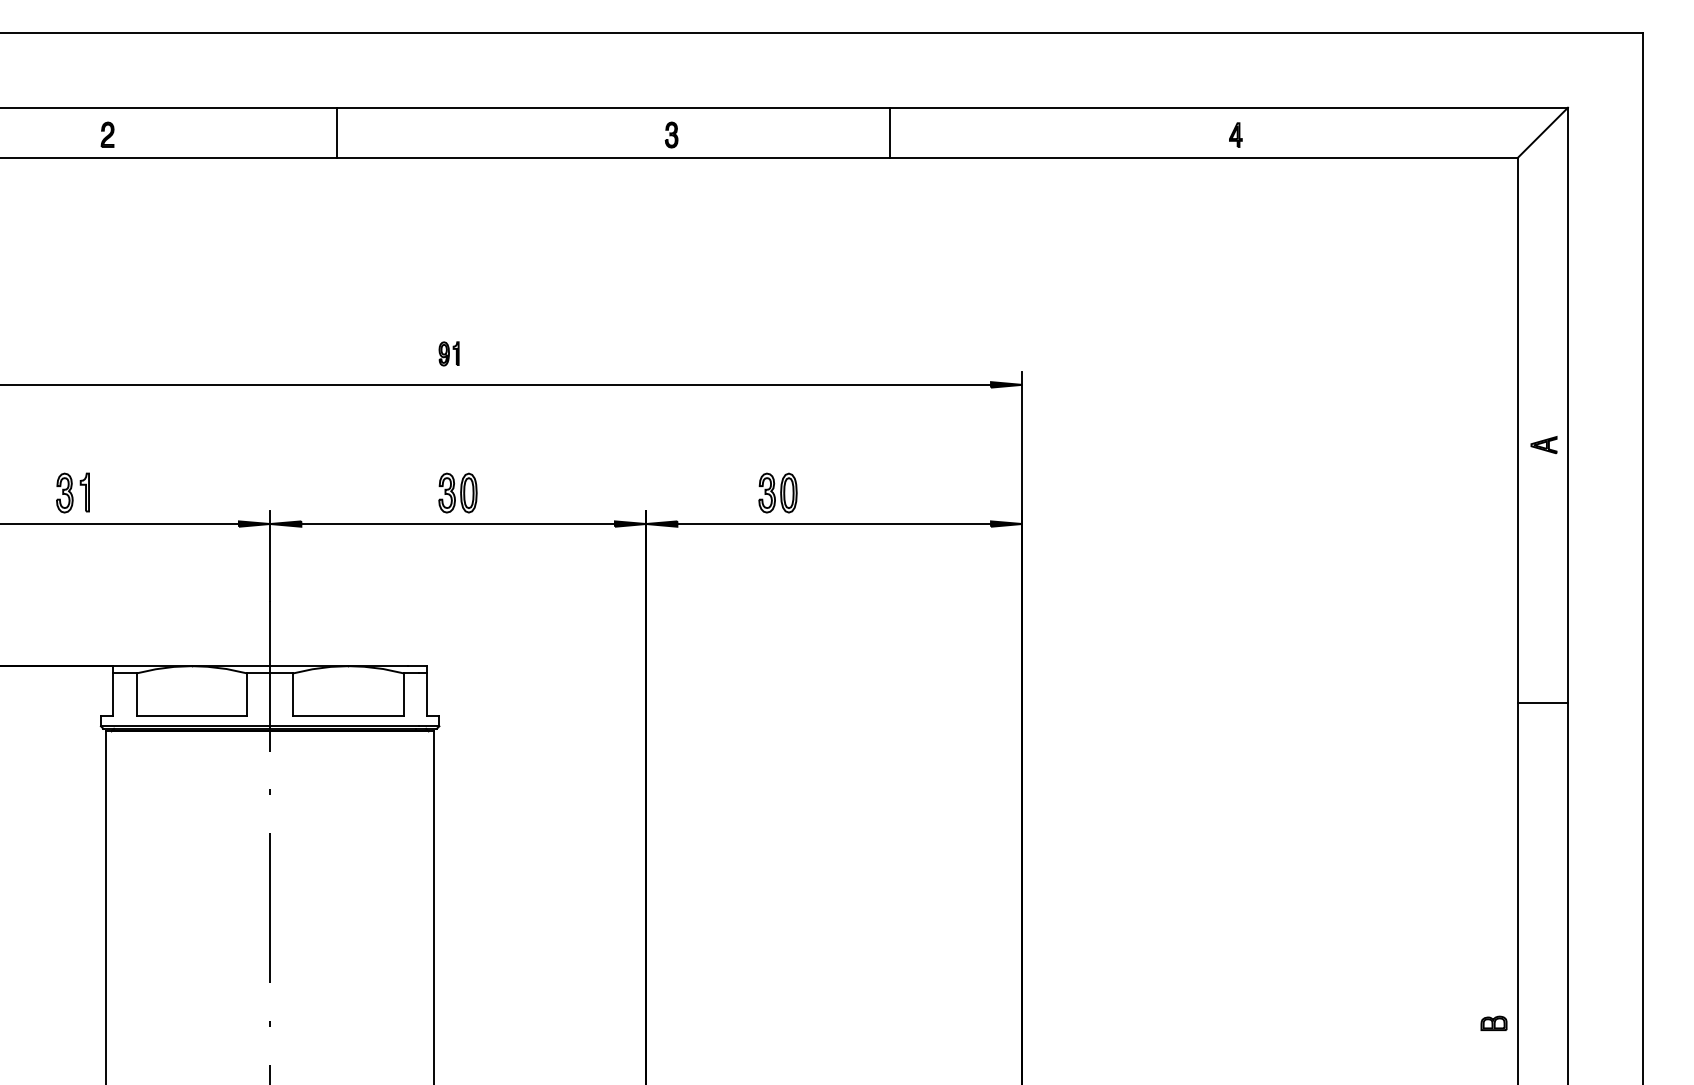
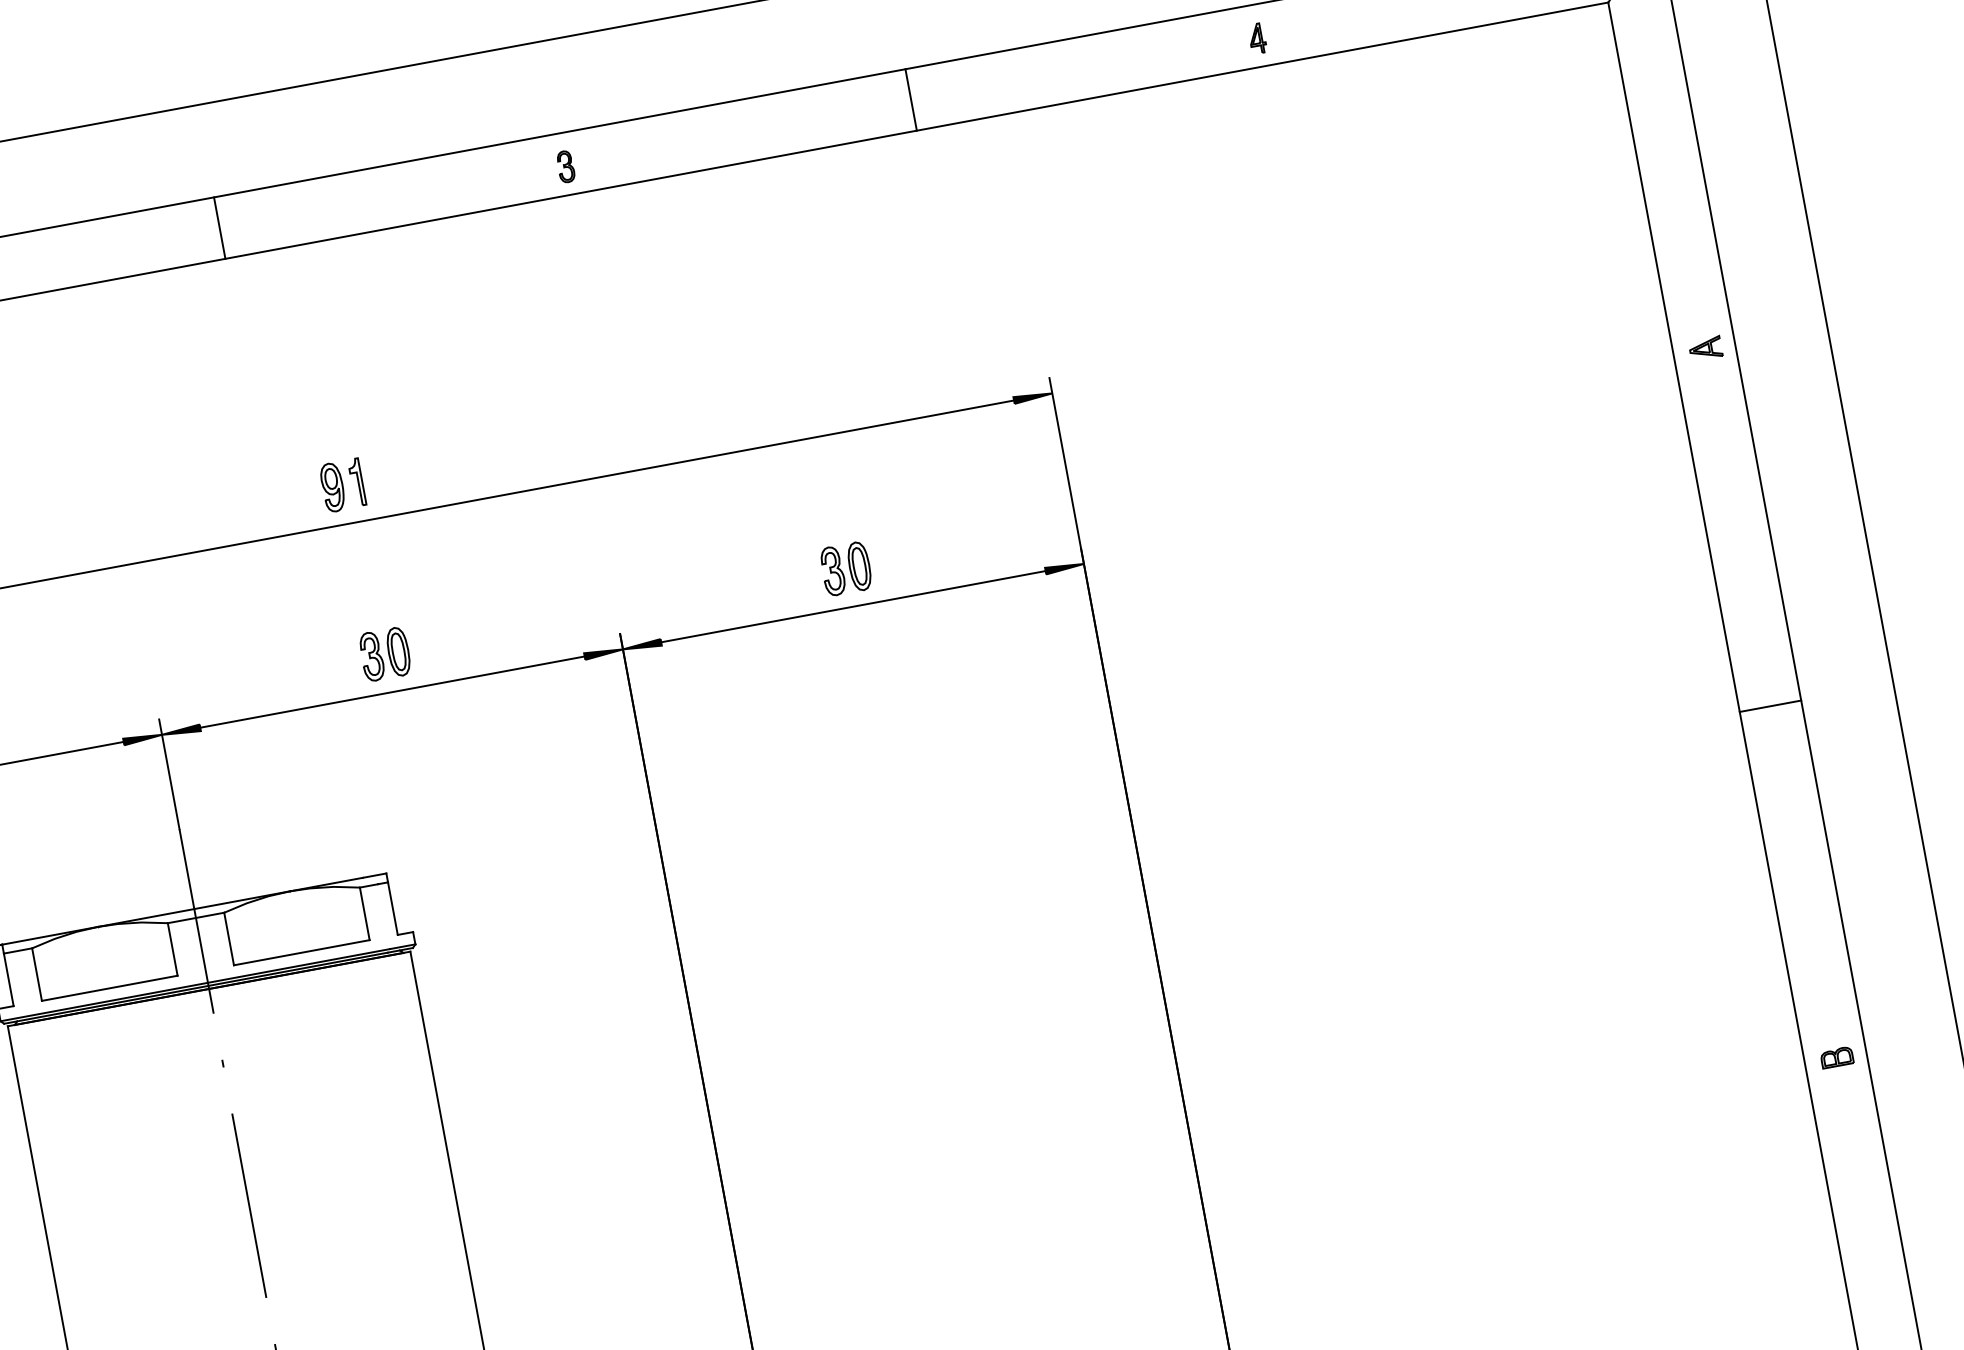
line: (336, 132) -> (219, 227), moved
line: (889, 132) -> (910, 99), moved
part: (448, 353) -> (341, 485), size x1.67
part: (777, 492) -> (845, 568), moved
line: (1542, 702) -> (1769, 706), moved
part: (1493, 1022) -> (1836, 1056), moved

